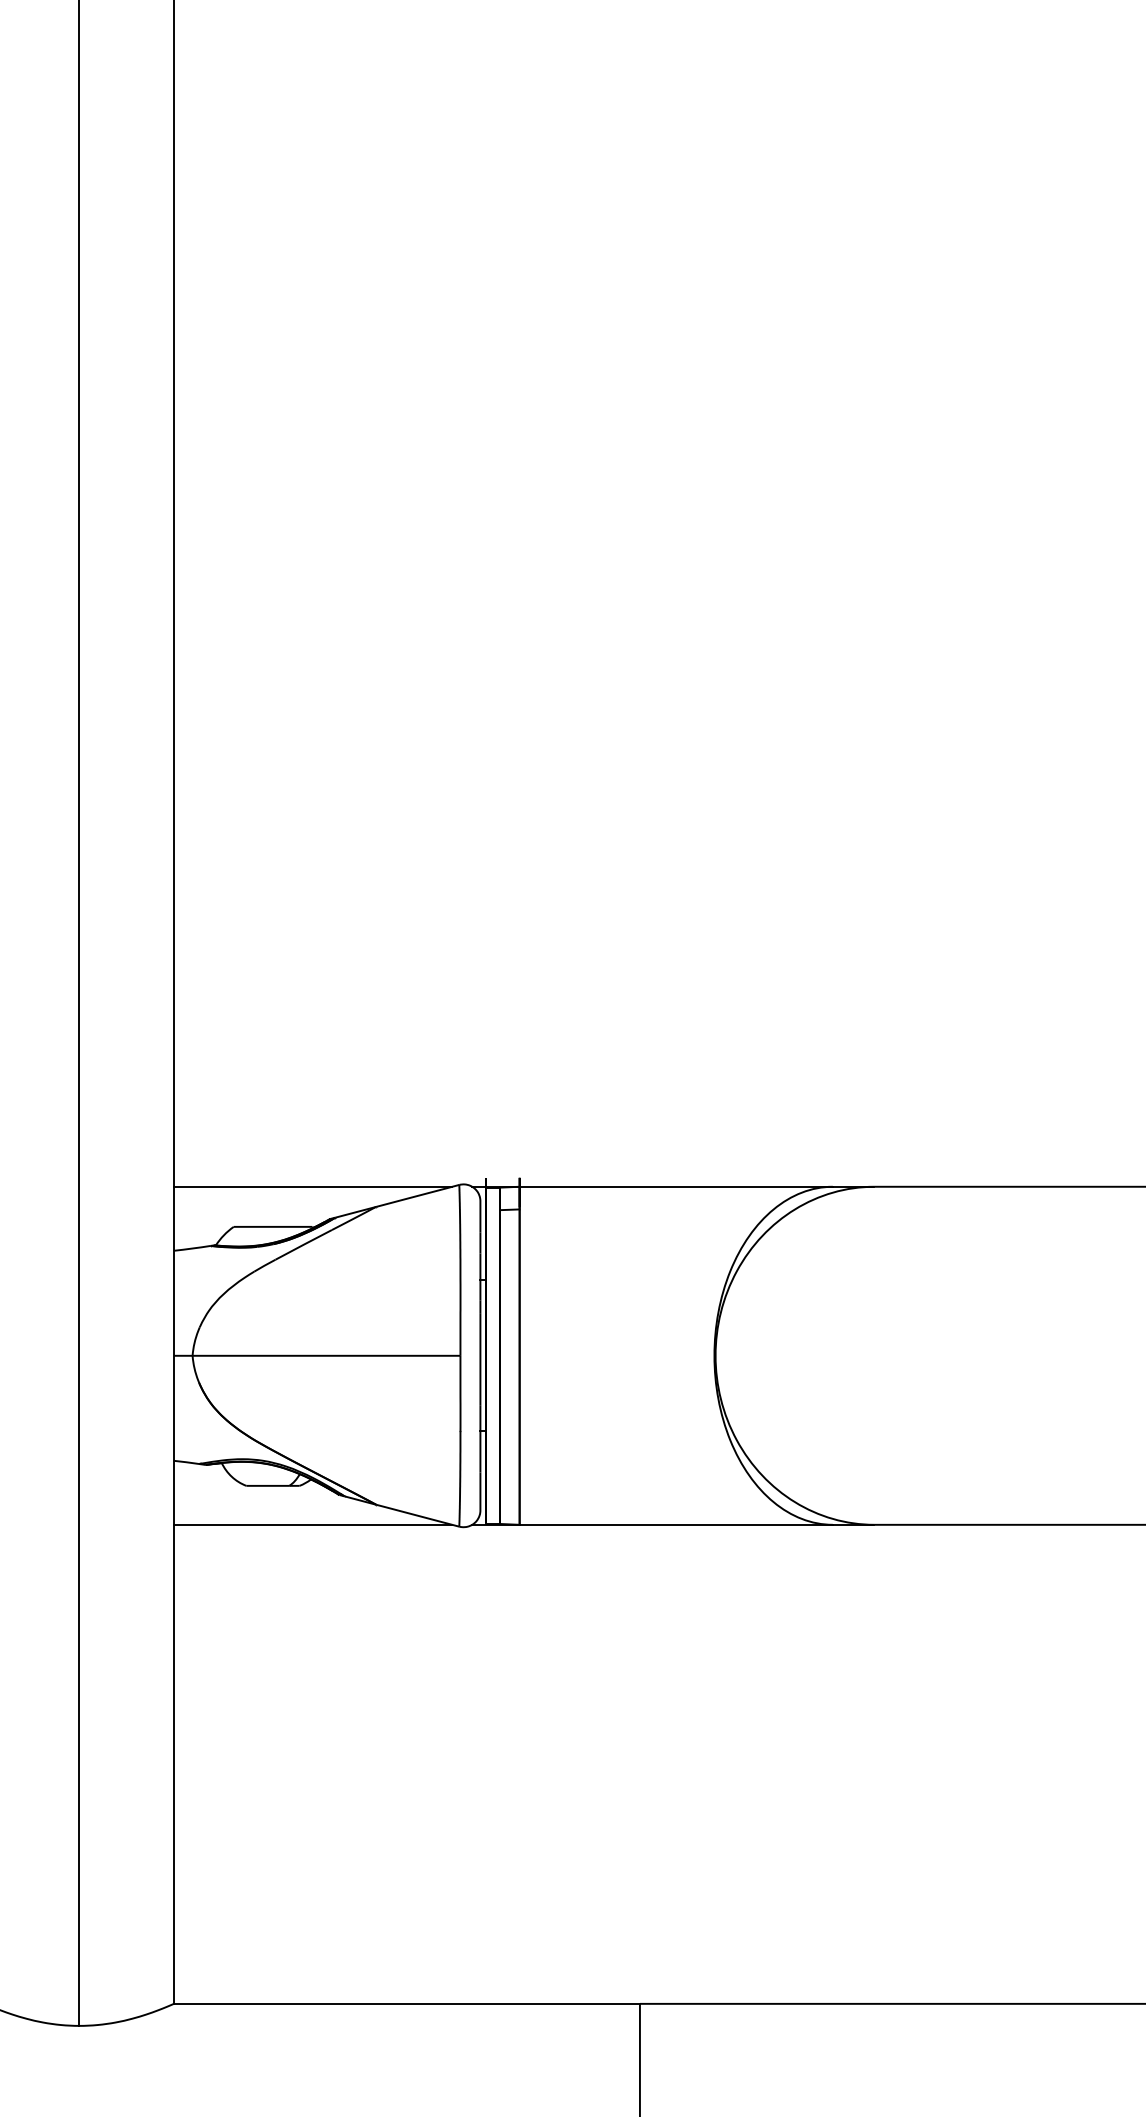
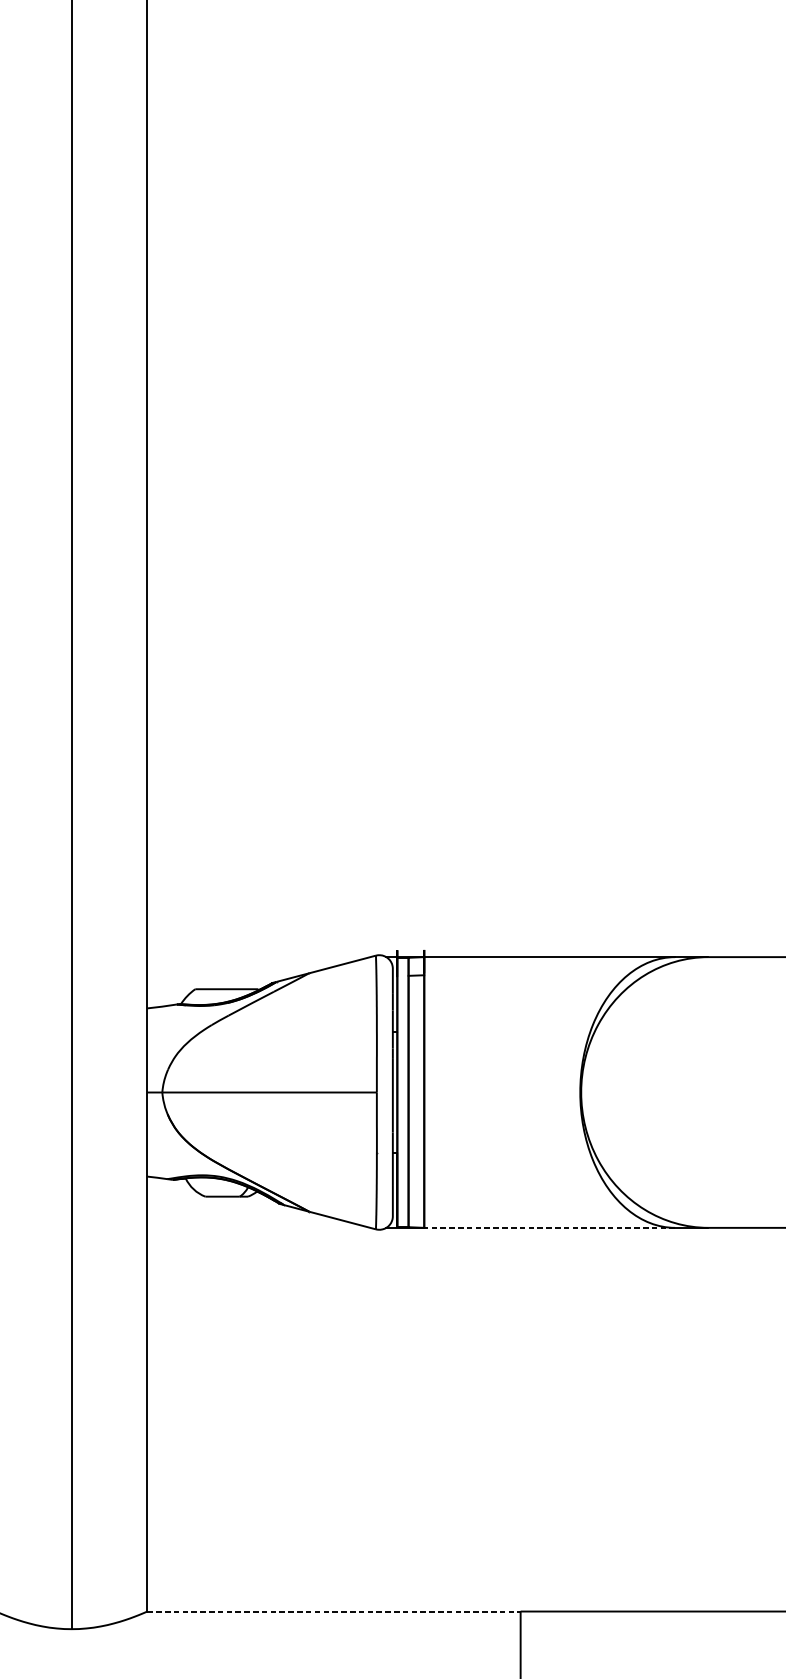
line: (312, 1186) -> (258, 956), removed
line: (312, 1524) -> (258, 1227), removed
line: (676, 1524) -> (549, 1227), solid -> dashed
line: (407, 2003) -> (334, 1611), solid -> dashed

